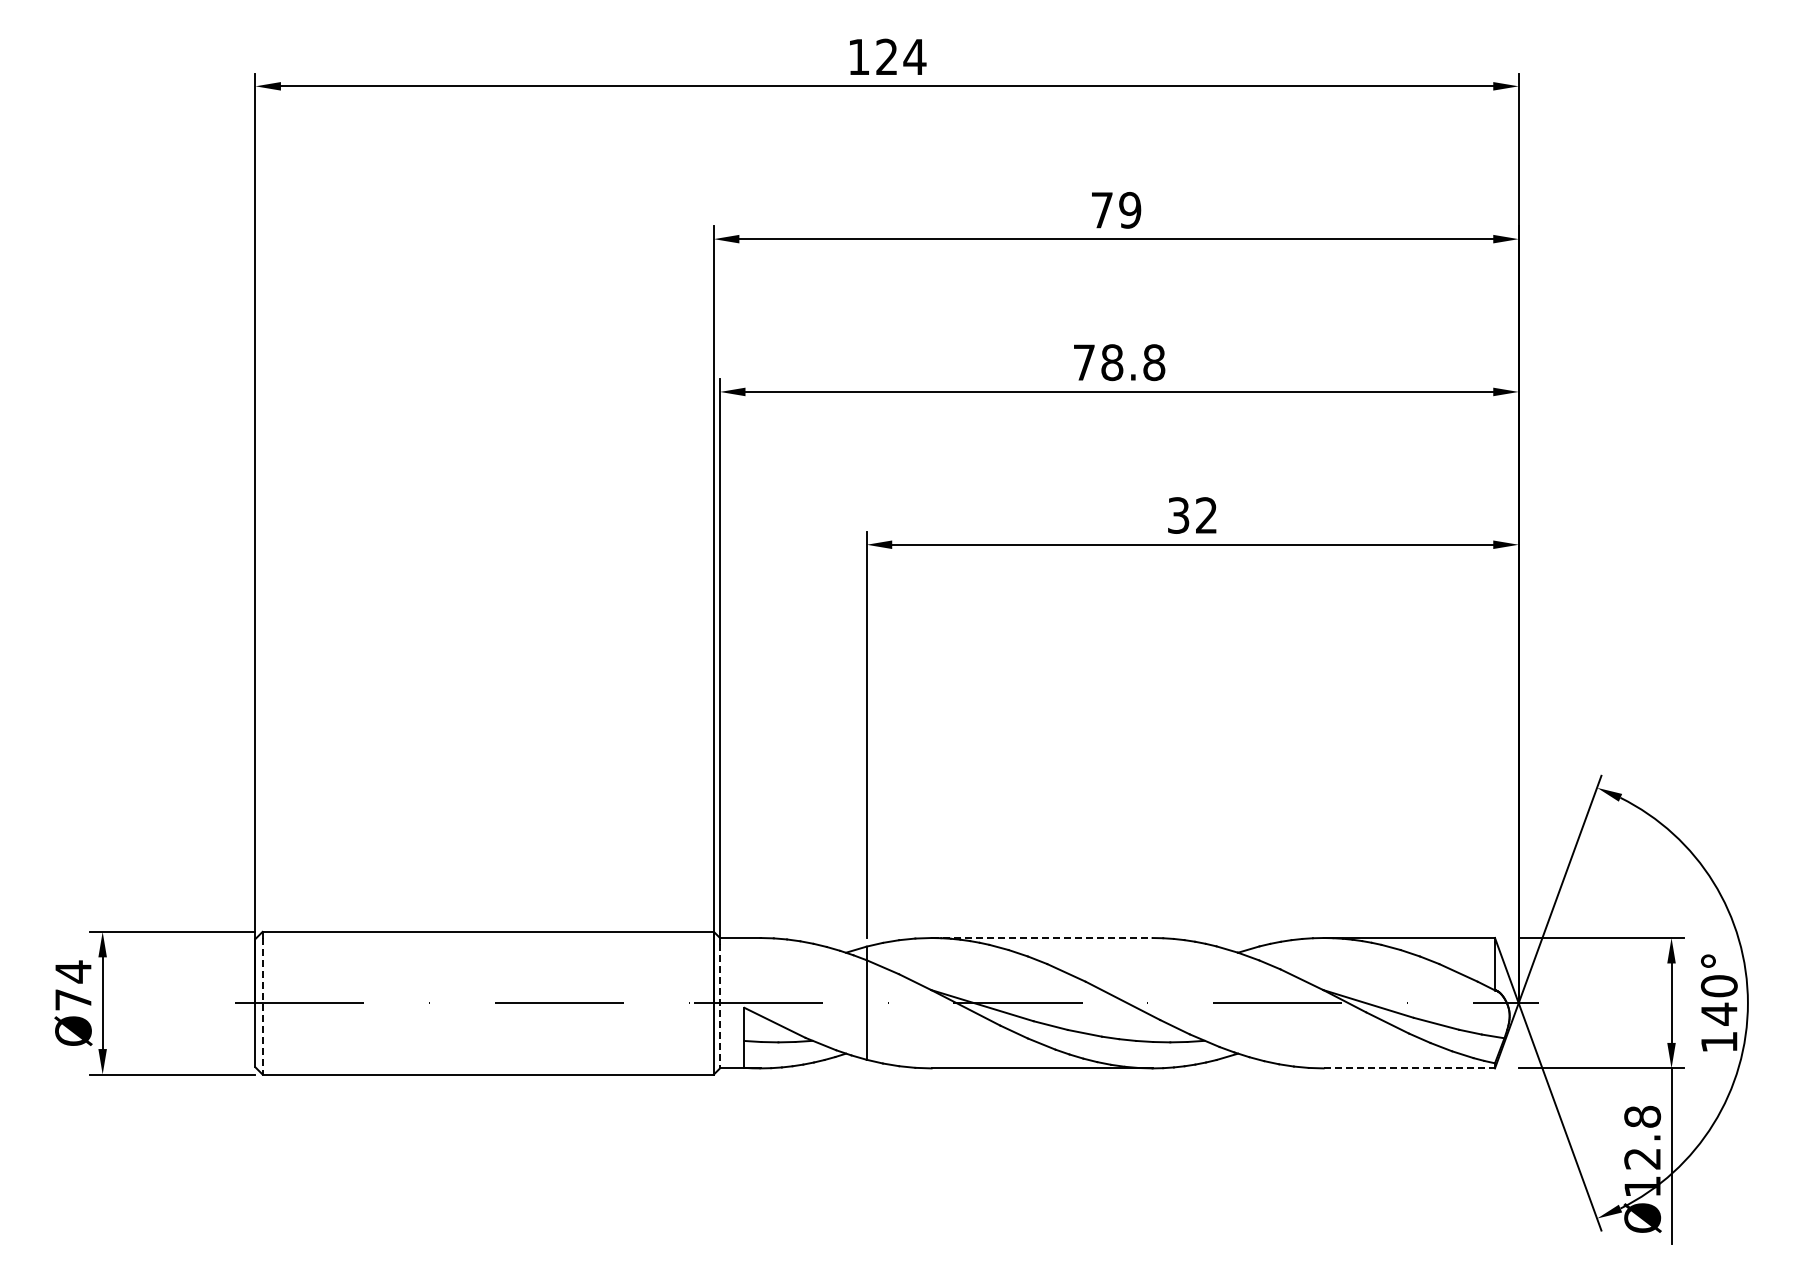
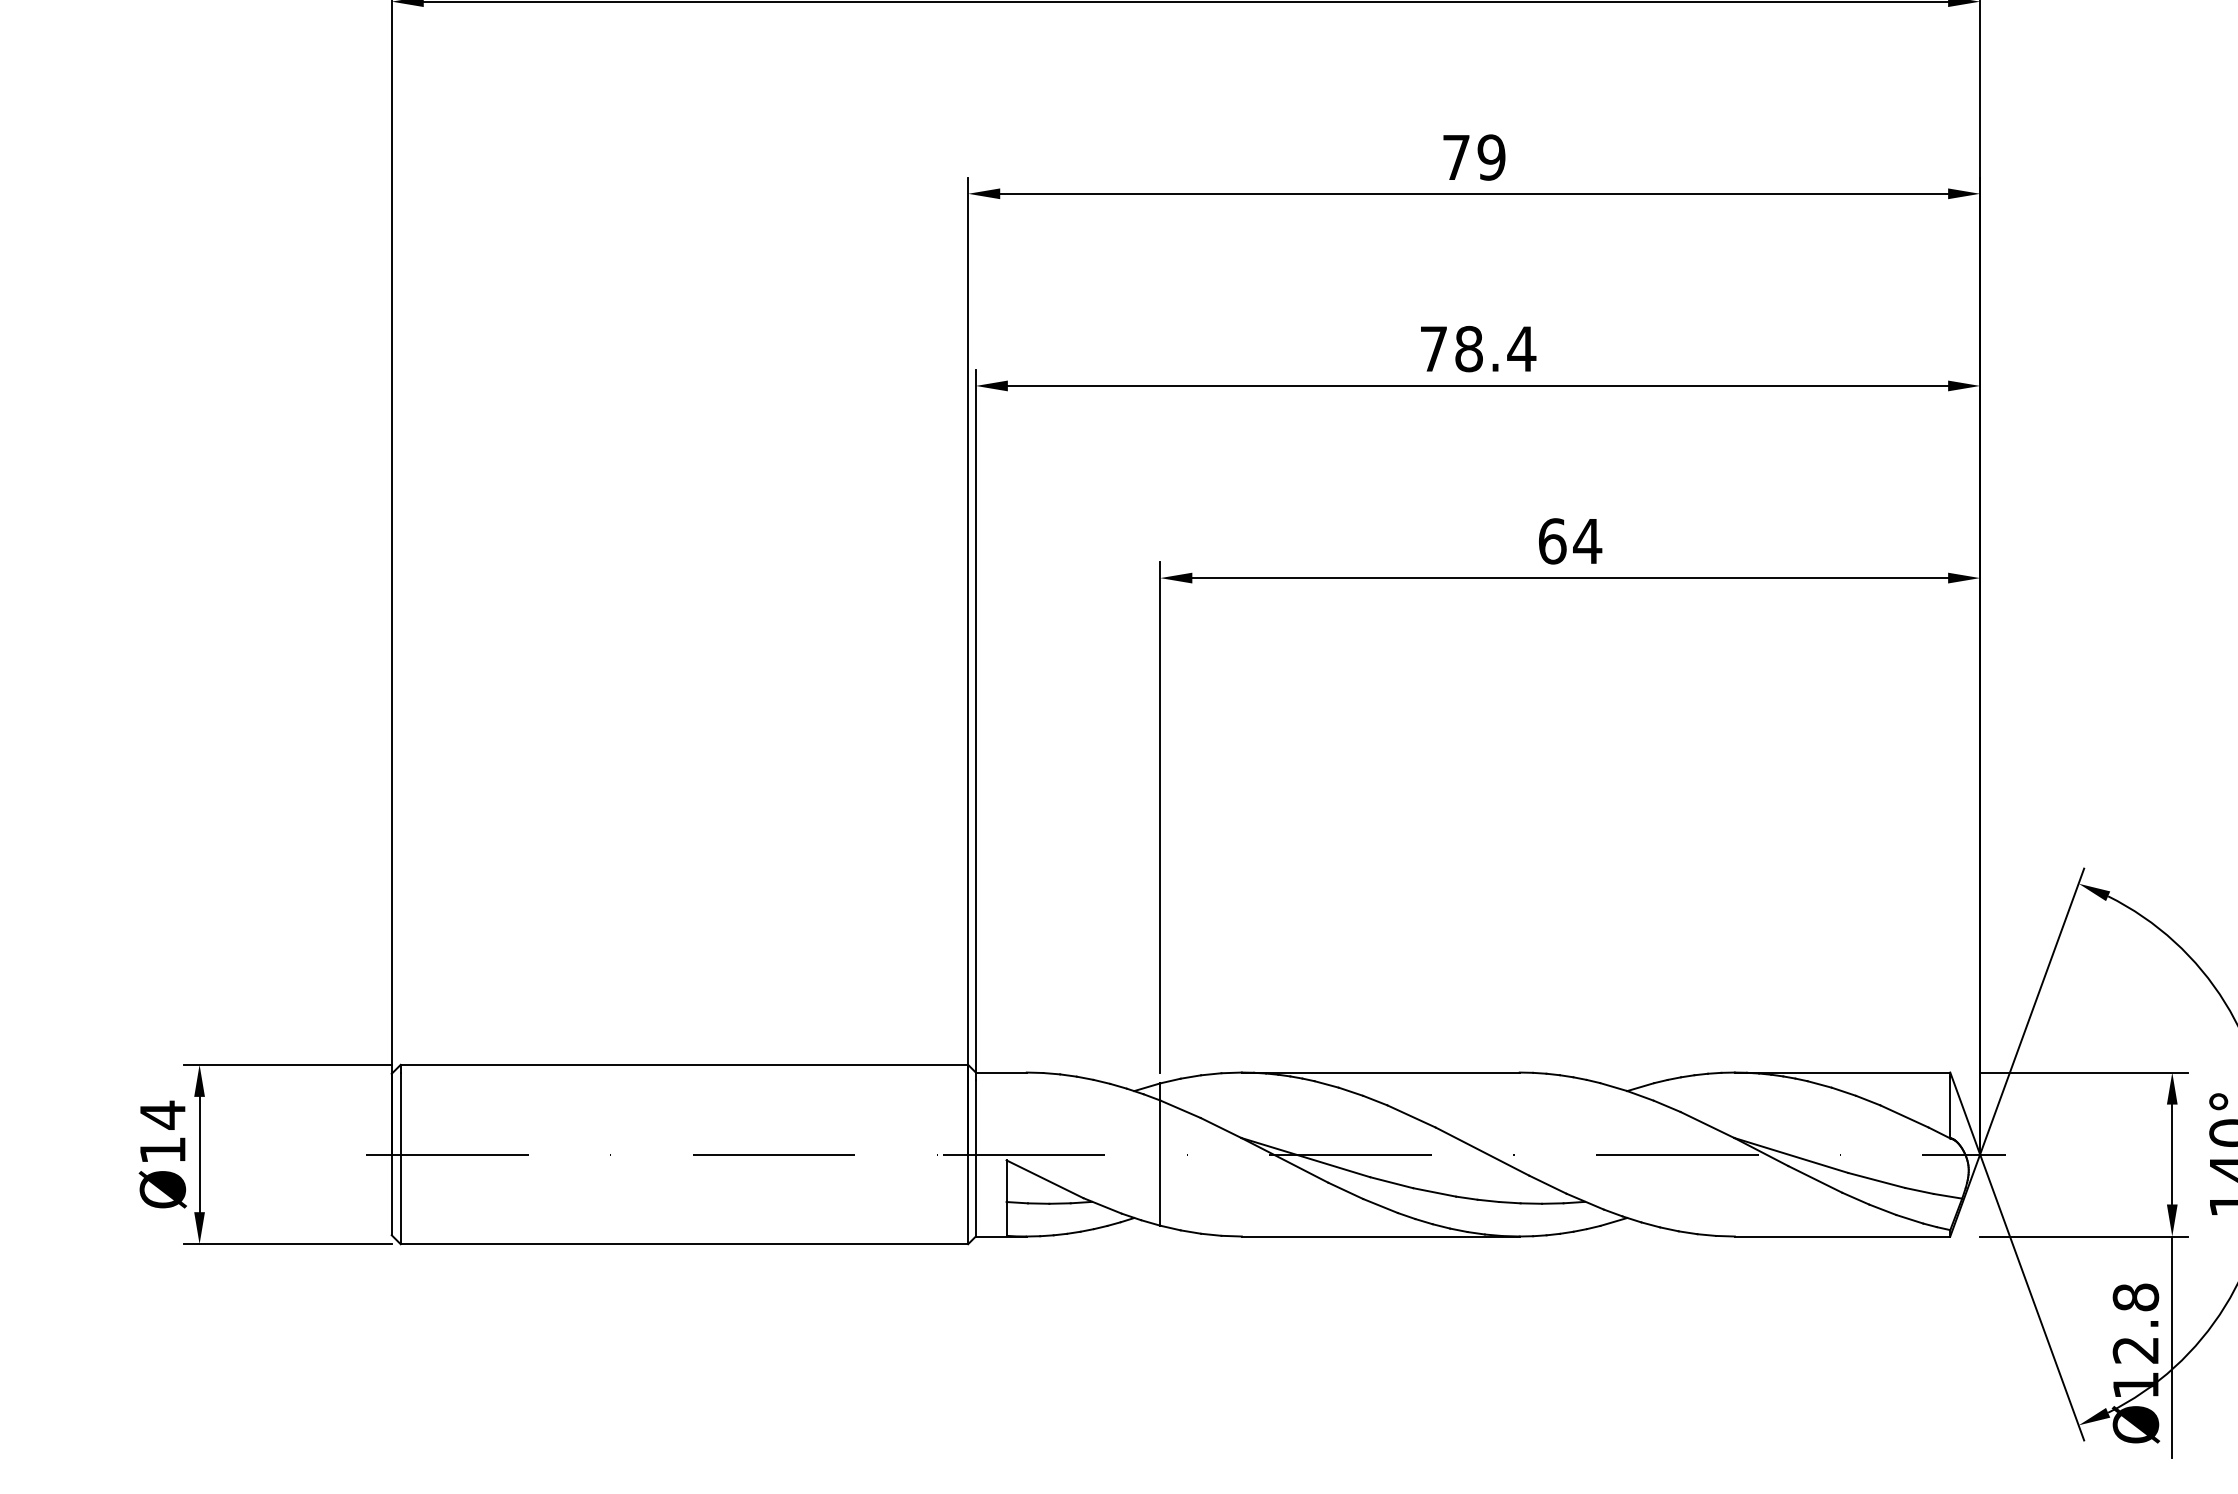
text: (1153, 362) -> (1520, 348), 78.8 -> 78.4
text: (1192, 515) -> (1569, 541), 32 -> 64
line: (1042, 938) -> (1381, 1073), dashed -> solid
text: (73, 999) -> (162, 1149), Ø74 -> Ø14
line: (262, 1006) -> (400, 1158), dashed -> solid
line: (720, 1006) -> (976, 1158), dashed -> solid
line: (1409, 1068) -> (1842, 1236), dashed -> solid

